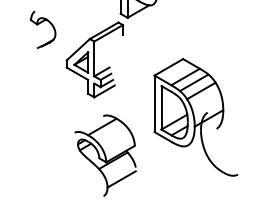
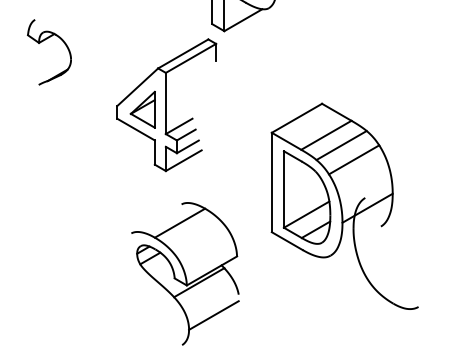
part: (41, 23) -> (46, 41), moved

